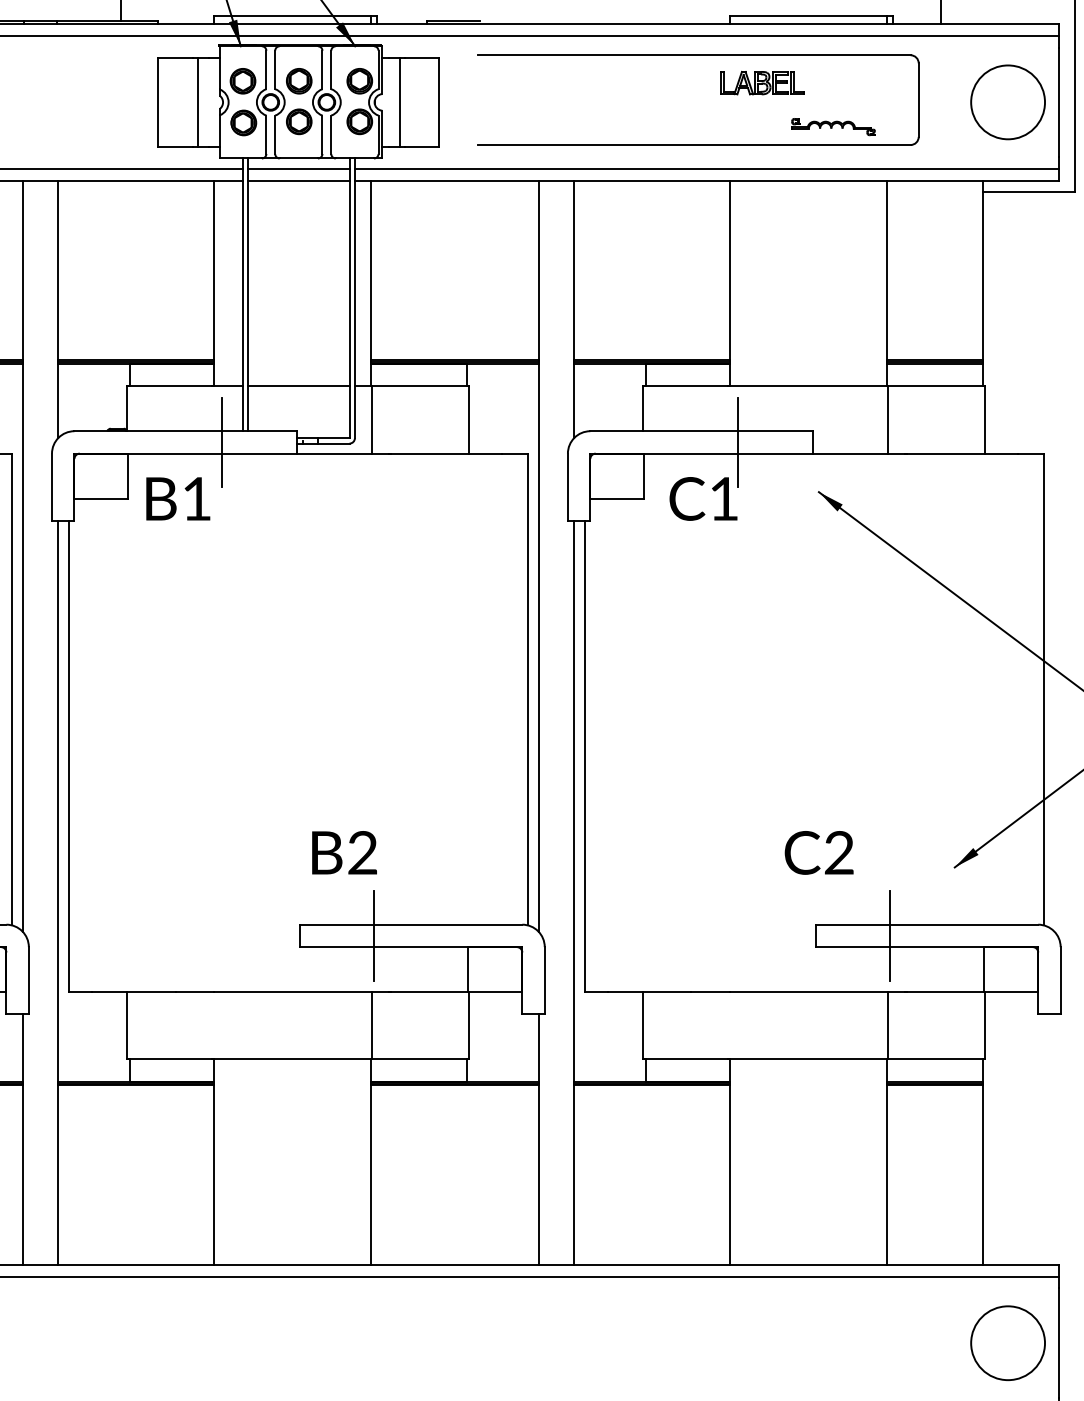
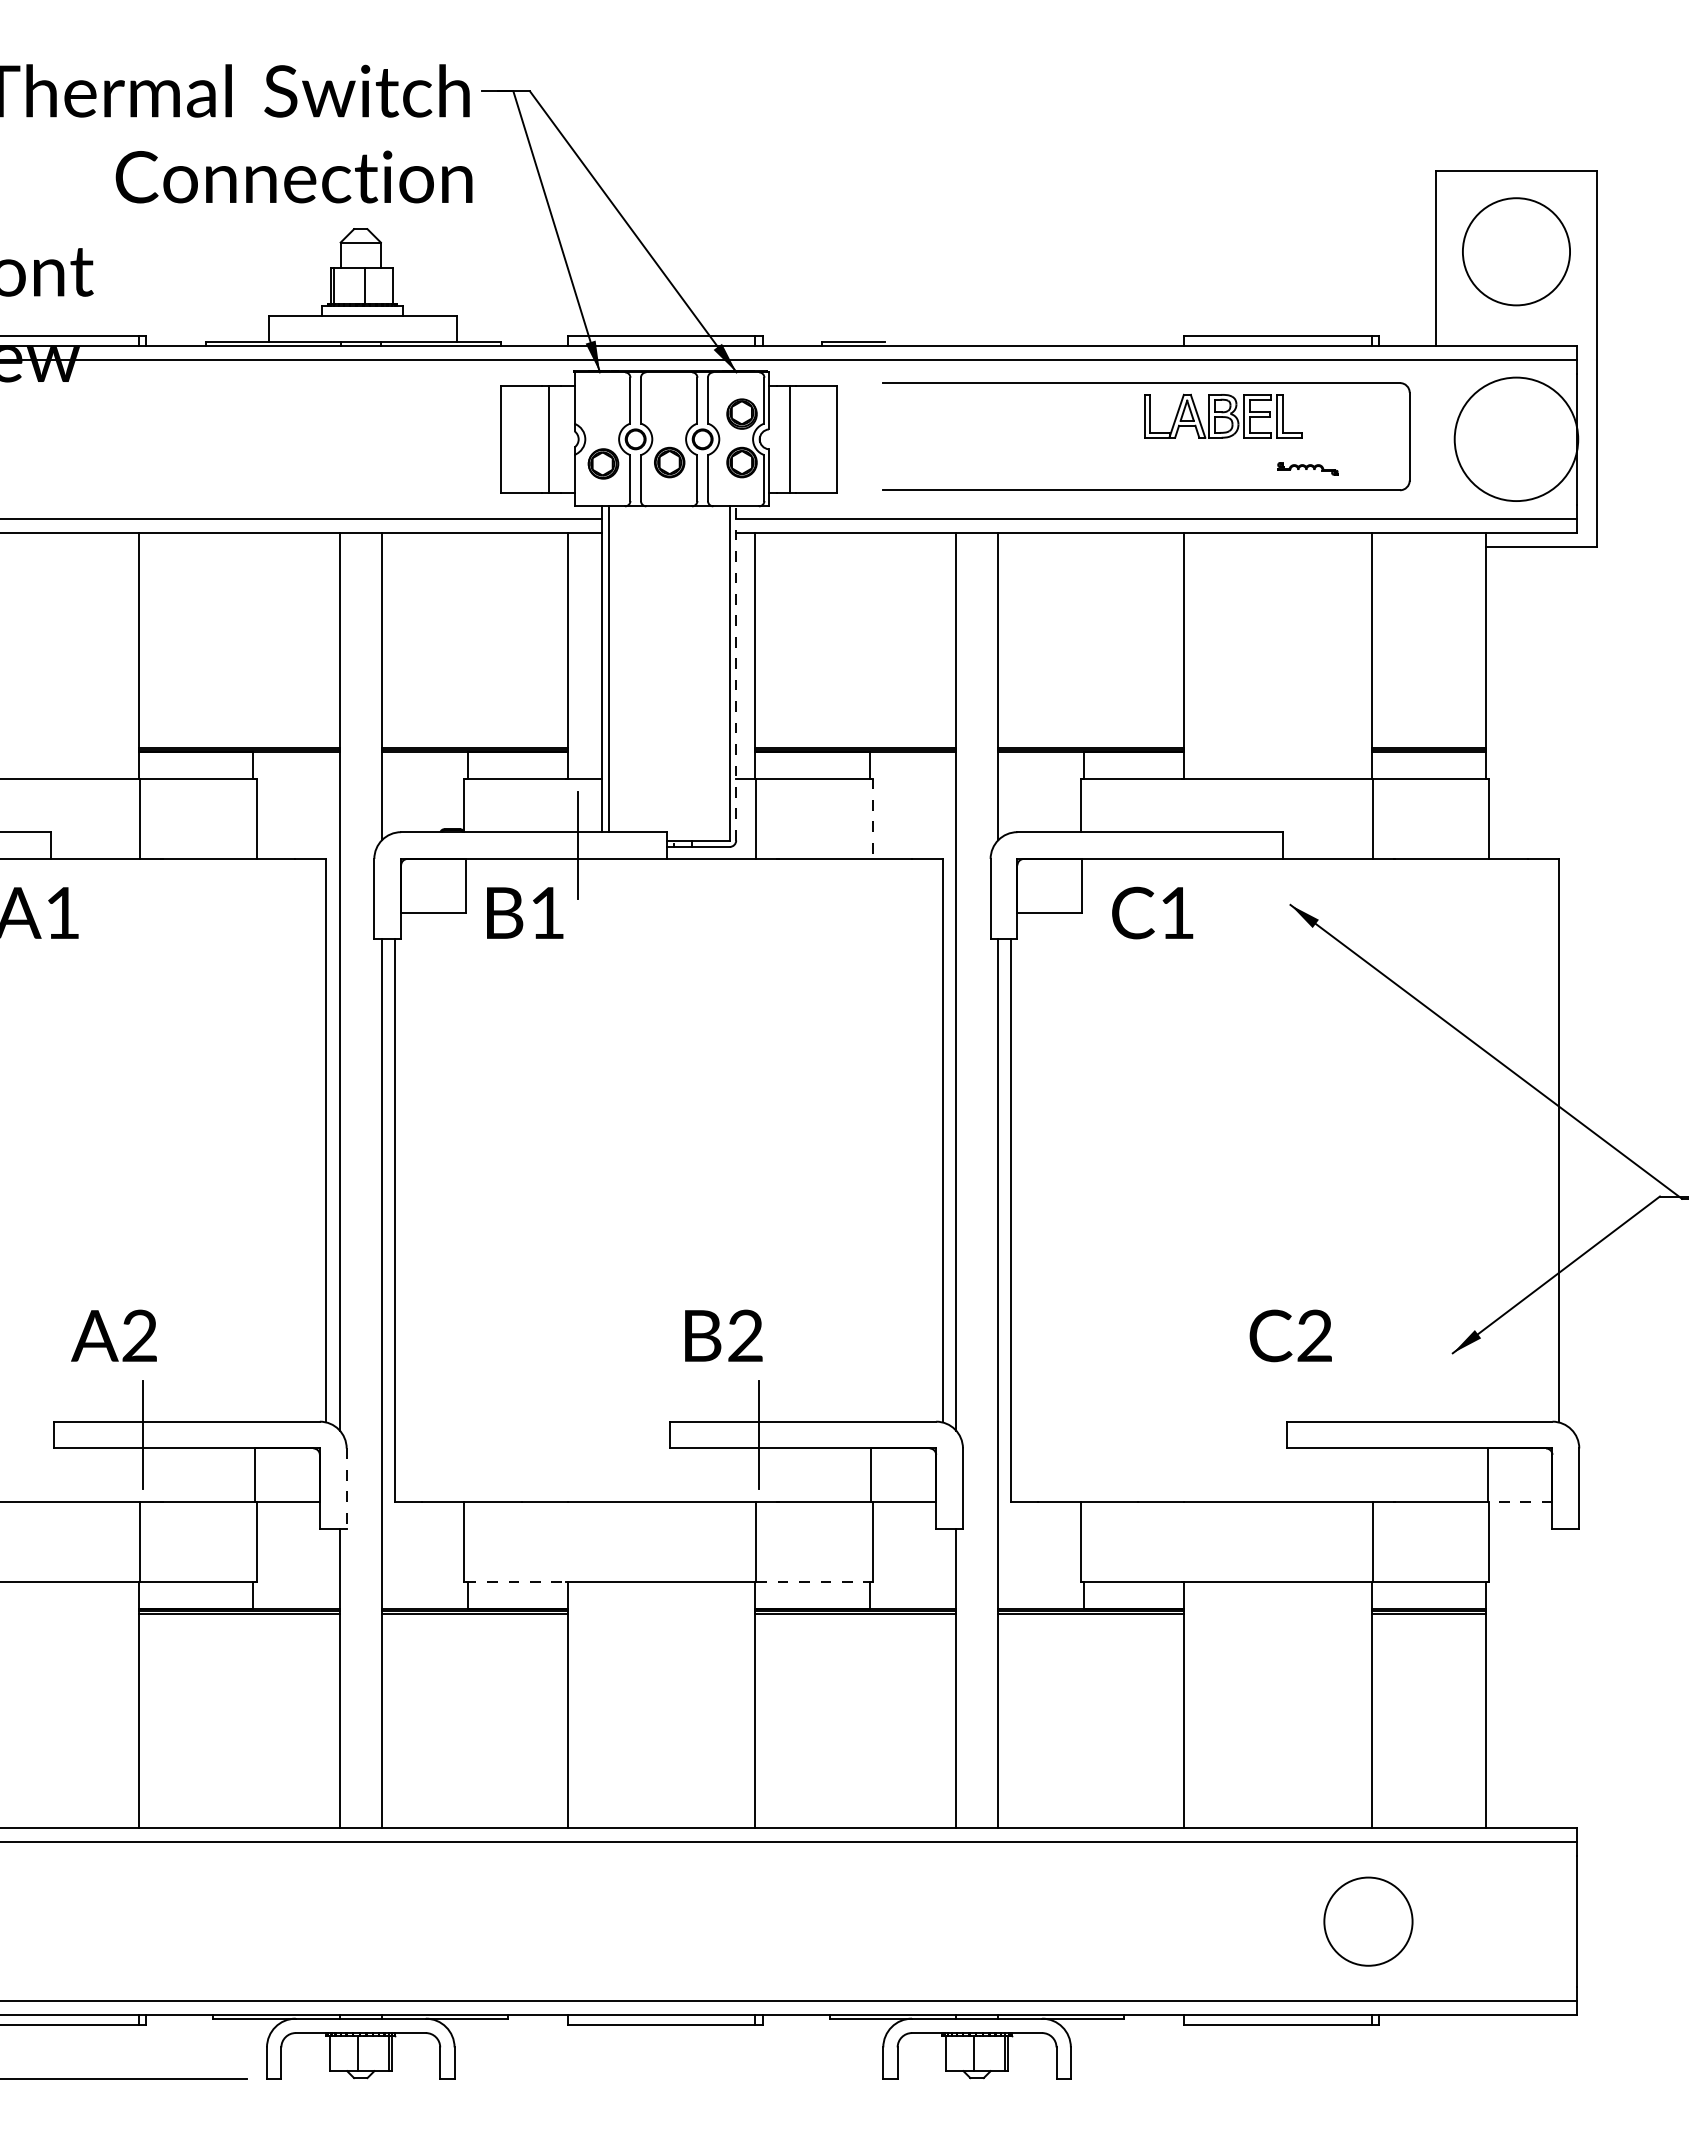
part: (243, 80) -> (602, 413), removed
part: (299, 80) -> (669, 413), removed
part: (762, 83) -> (1222, 416), size x1.6
circle: (1008, 102) -> (1516, 439), size x1.4
part: (833, 126) -> (1307, 468), size x0.6
line: (298, 168) -> (668, 518), removed
line: (298, 181) -> (668, 533), removed
line: (355, 297) -> (736, 672), solid -> dashed
line: (298, 386) -> (668, 778), removed
line: (469, 420) -> (872, 819), solid -> dashed
line: (738, 442) -> (1194, 845), removed
line: (890, 935) -> (1375, 1434), removed
line: (28, 981) -> (346, 1489), solid -> dashed
line: (1010, 992) -> (1519, 1502), solid -> dashed
line: (170, 1059) -> (515, 1582), solid -> dashed
line: (419, 1059) -> (813, 1582), solid -> dashed
circle: (1008, 1343) -> (1368, 1921), moved

